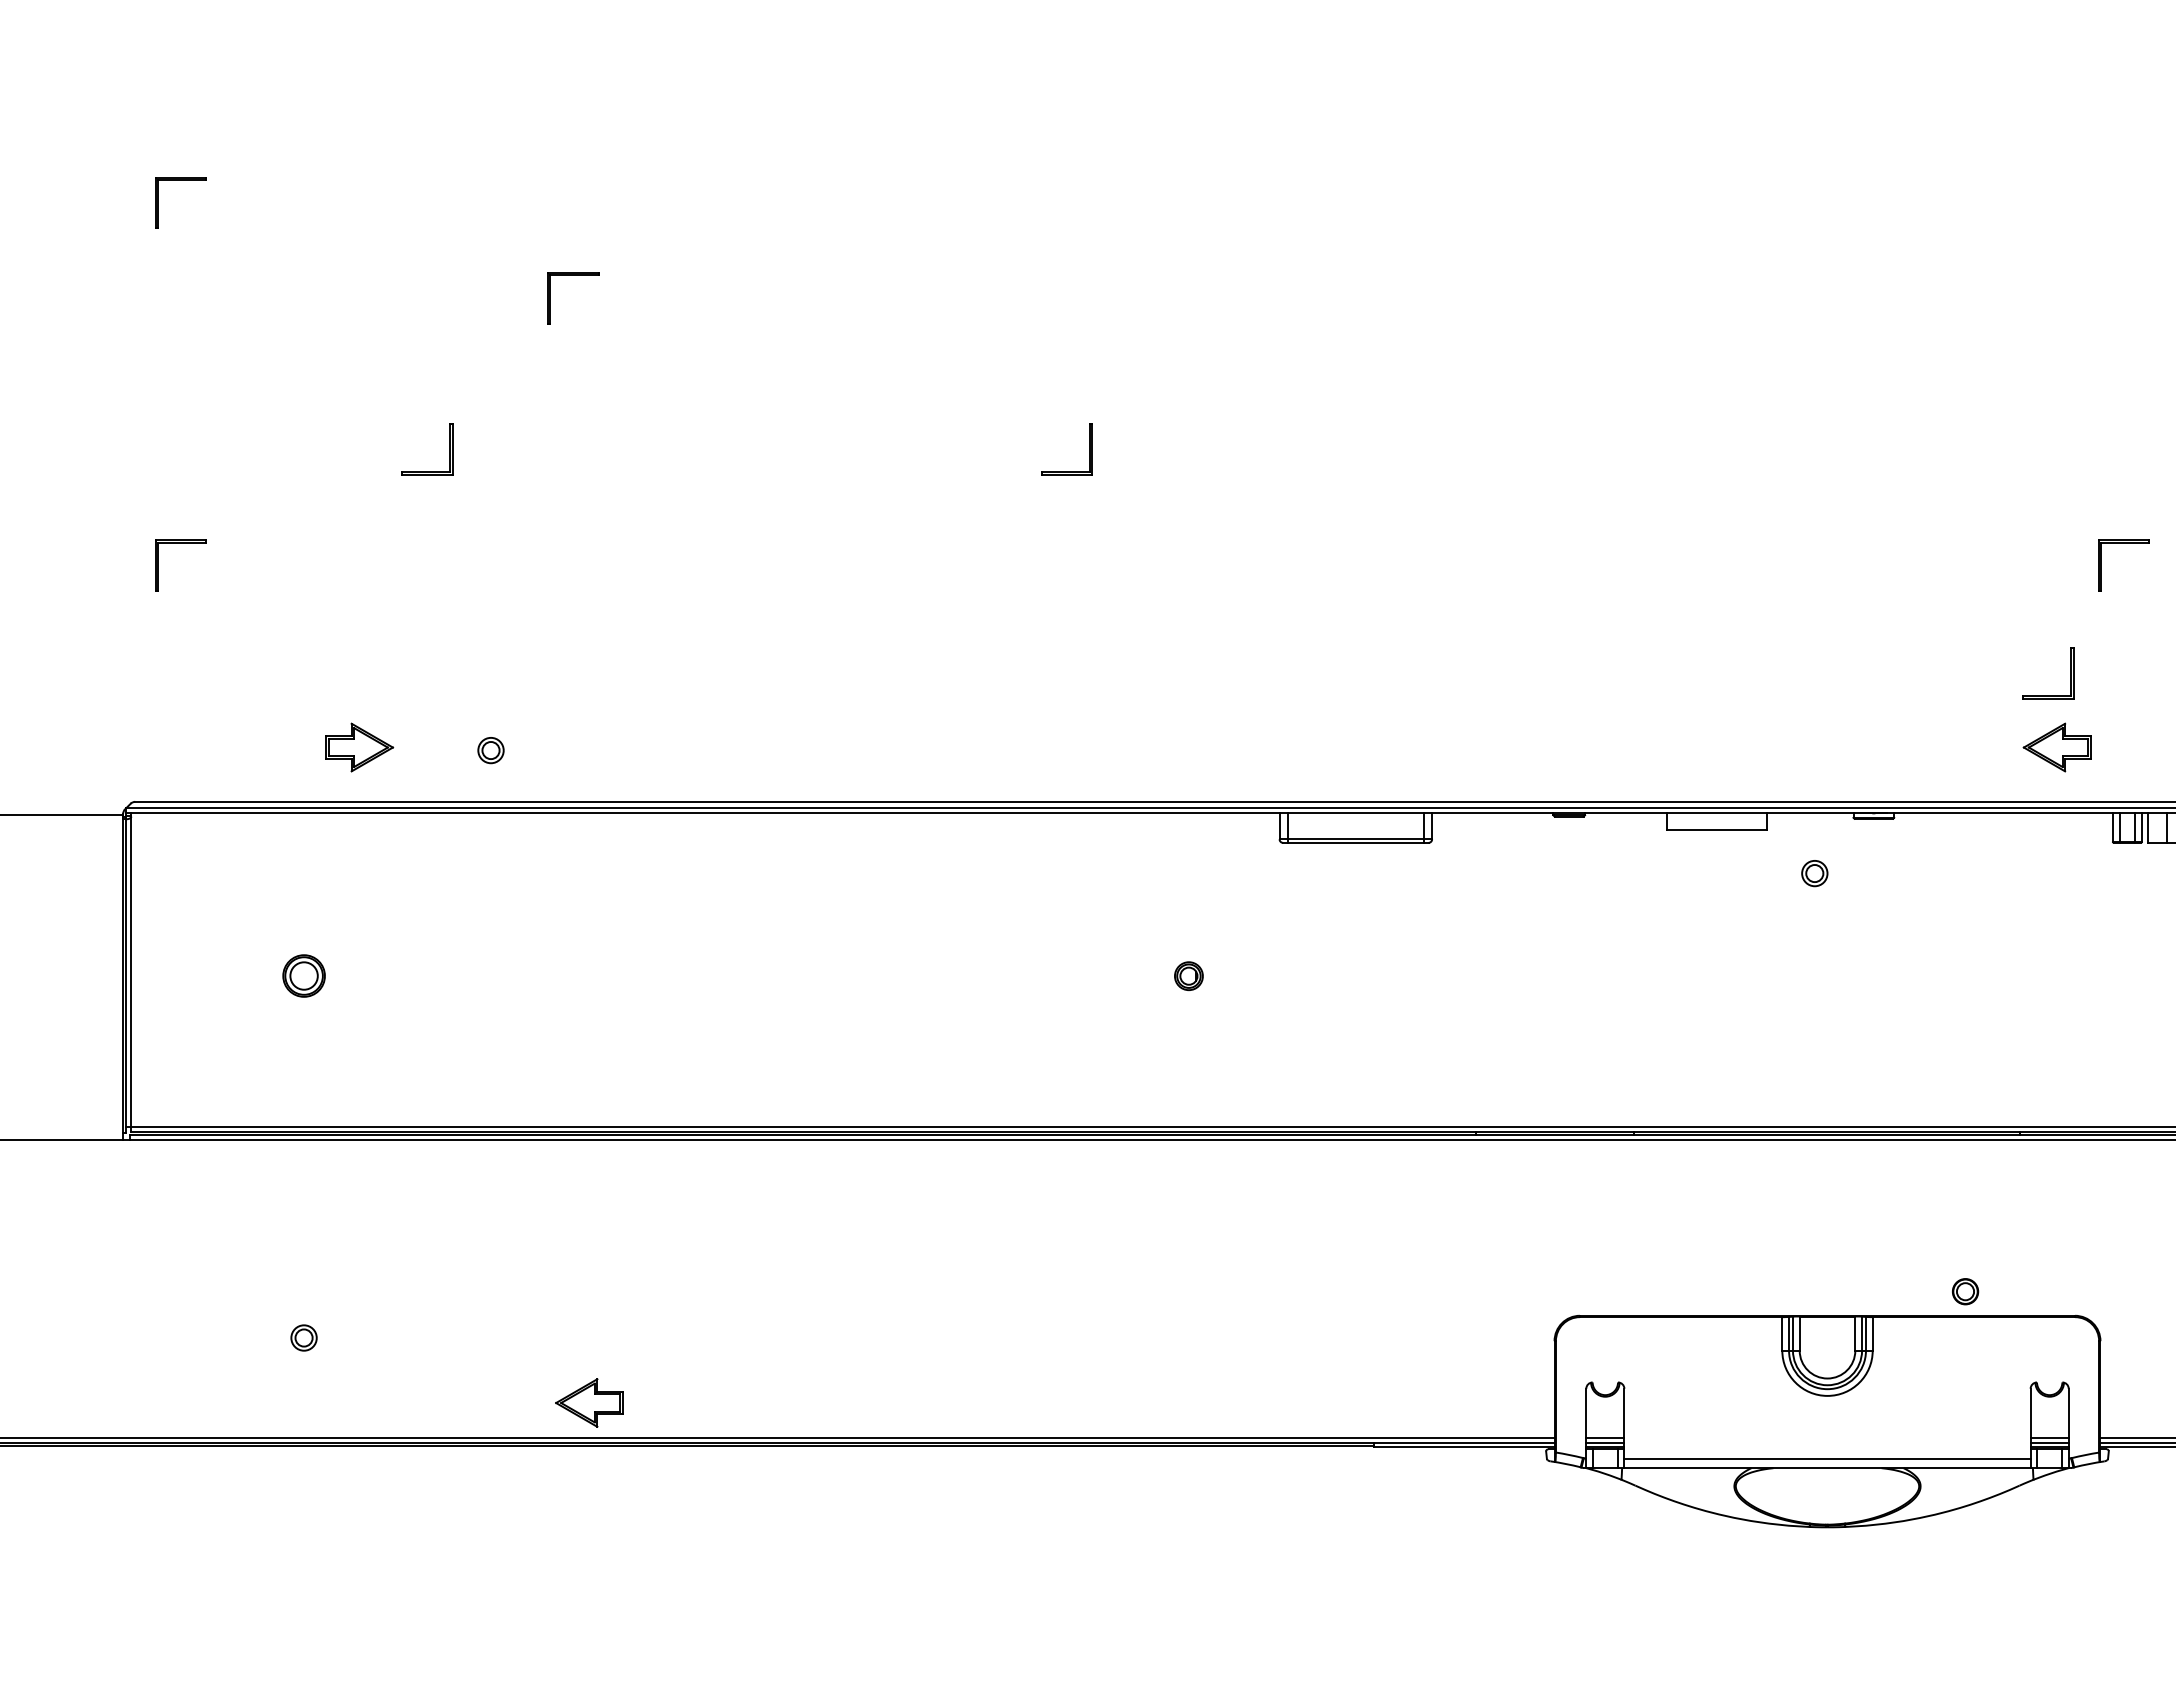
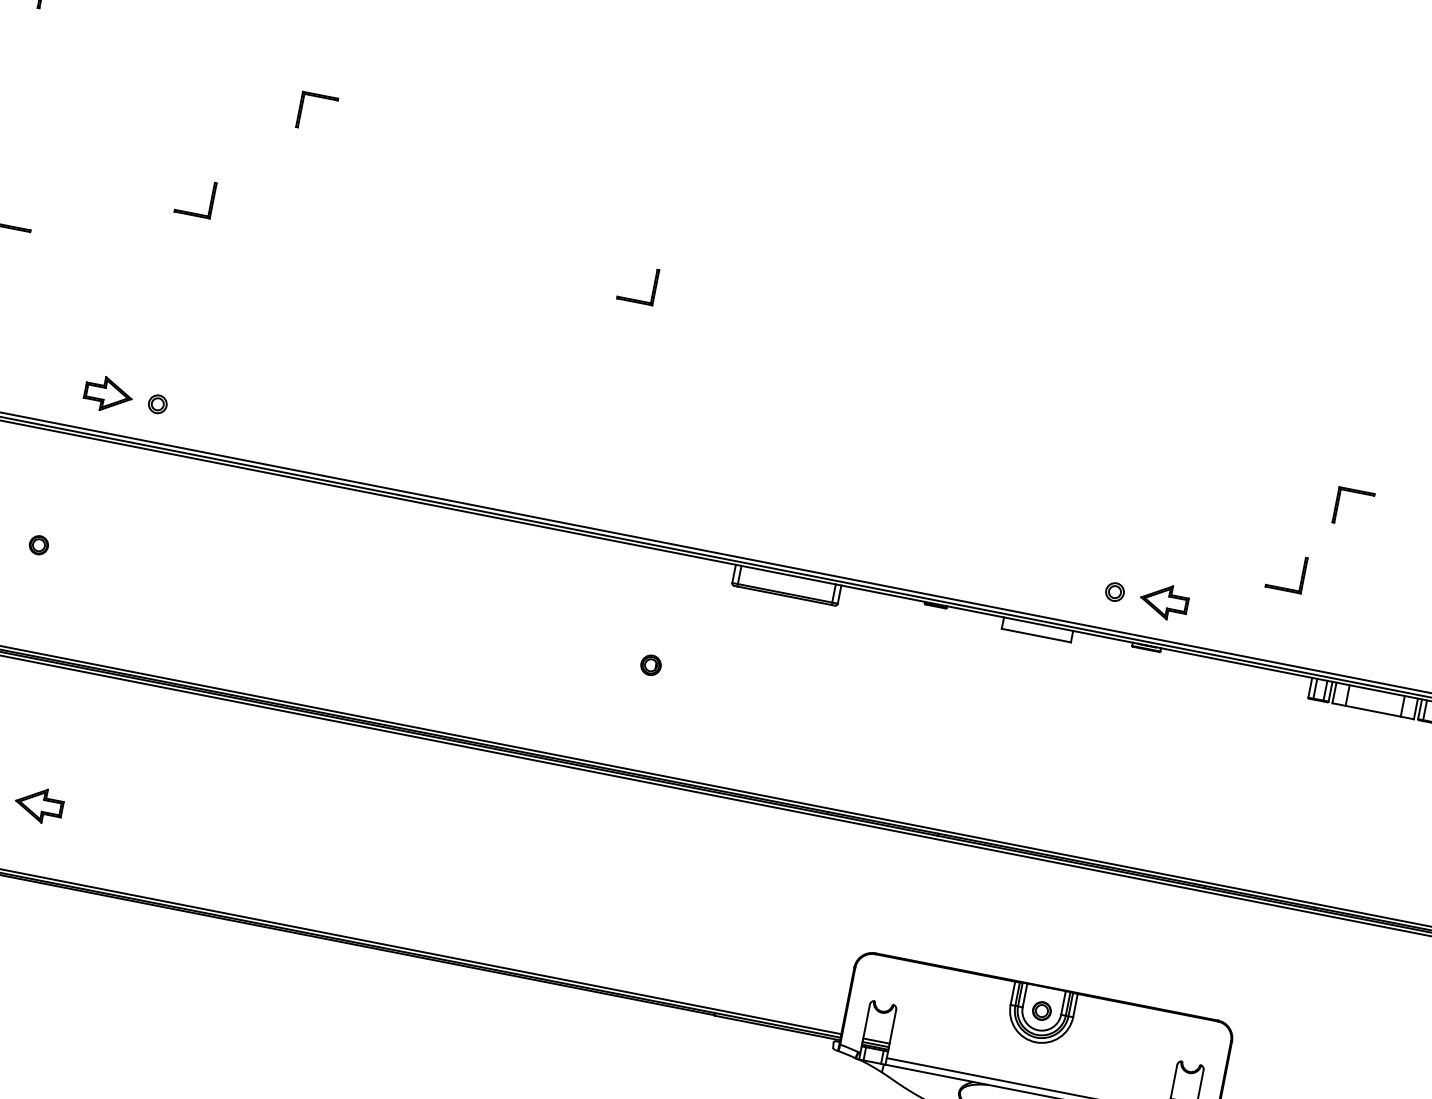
part: (2056, 747) -> (1163, 601), moved
part: (490, 750) -> (157, 404), moved
part: (1814, 873) -> (1114, 592), moved
part: (303, 976) -> (38, 545), size x0.62
part: (1965, 1291) -> (1041, 1010), moved
part: (589, 1402) -> (39, 804), moved

